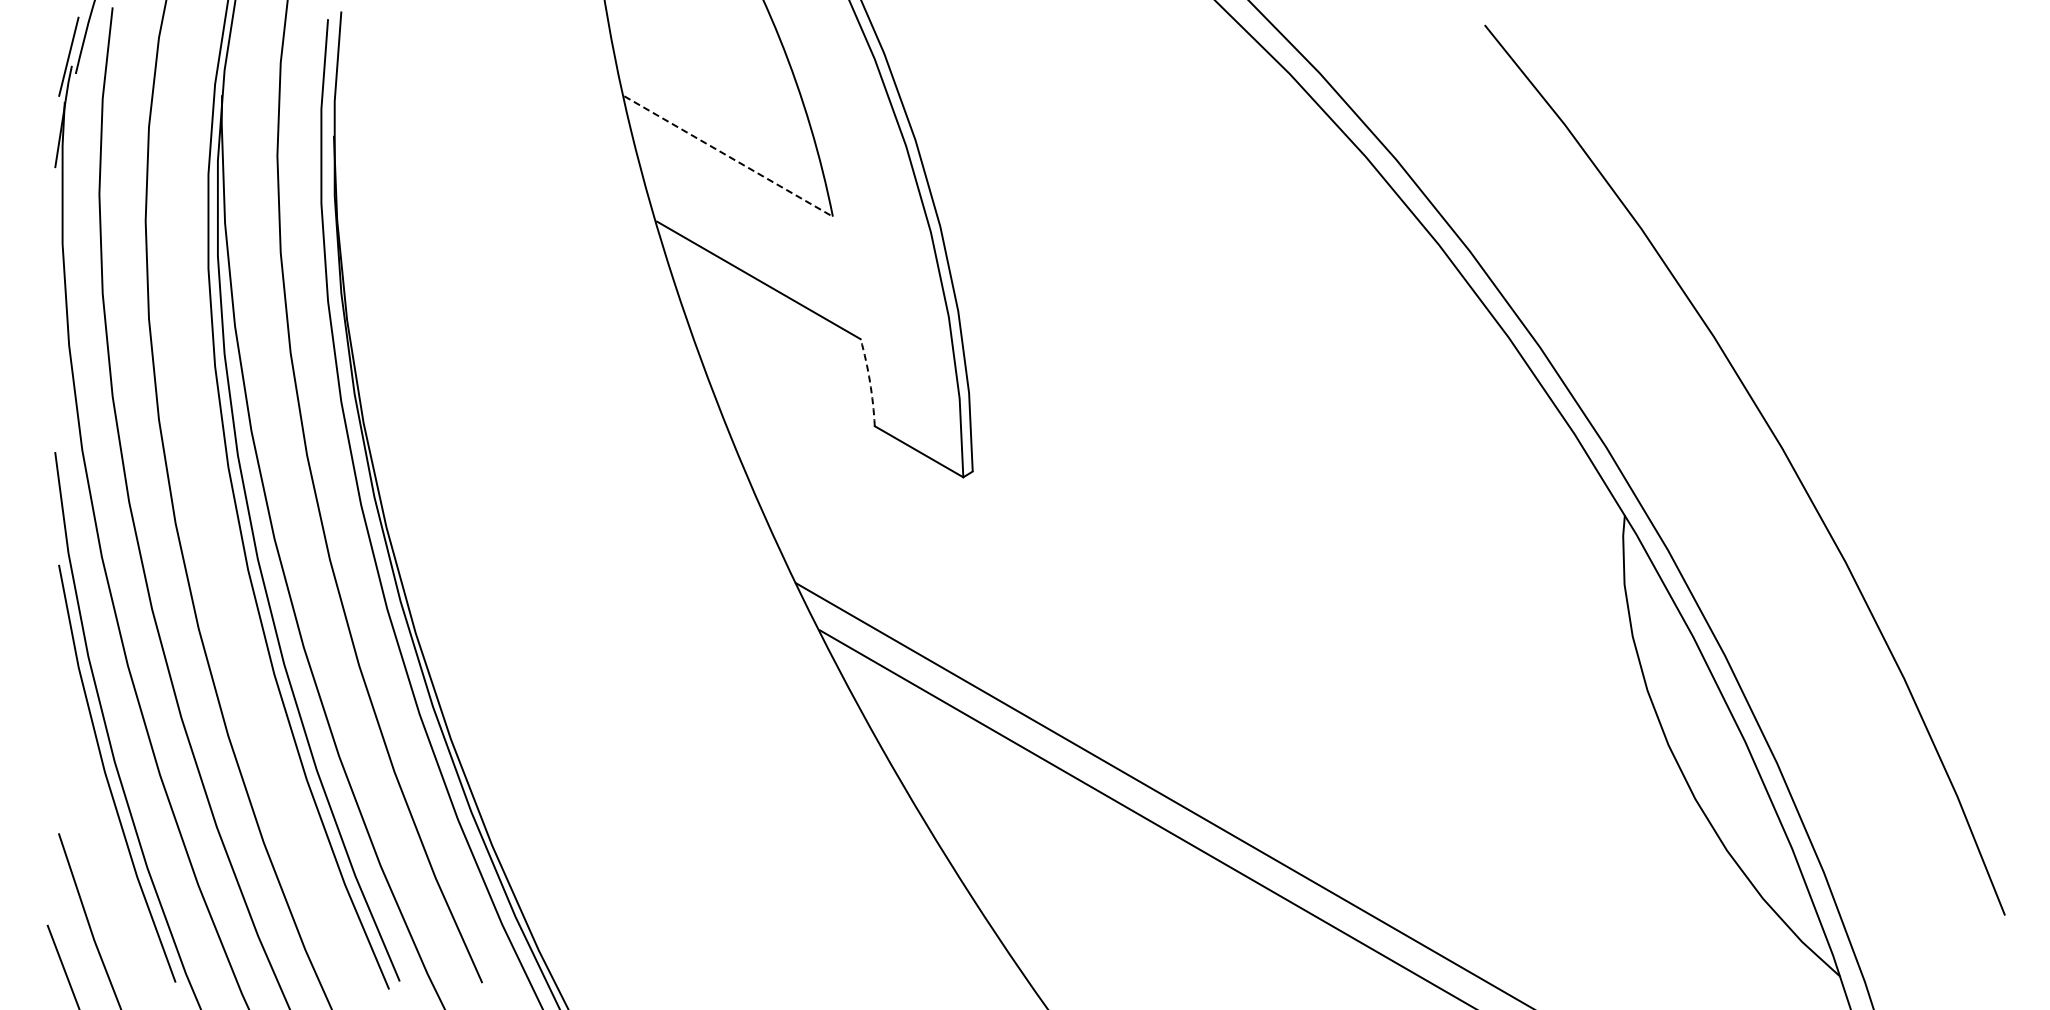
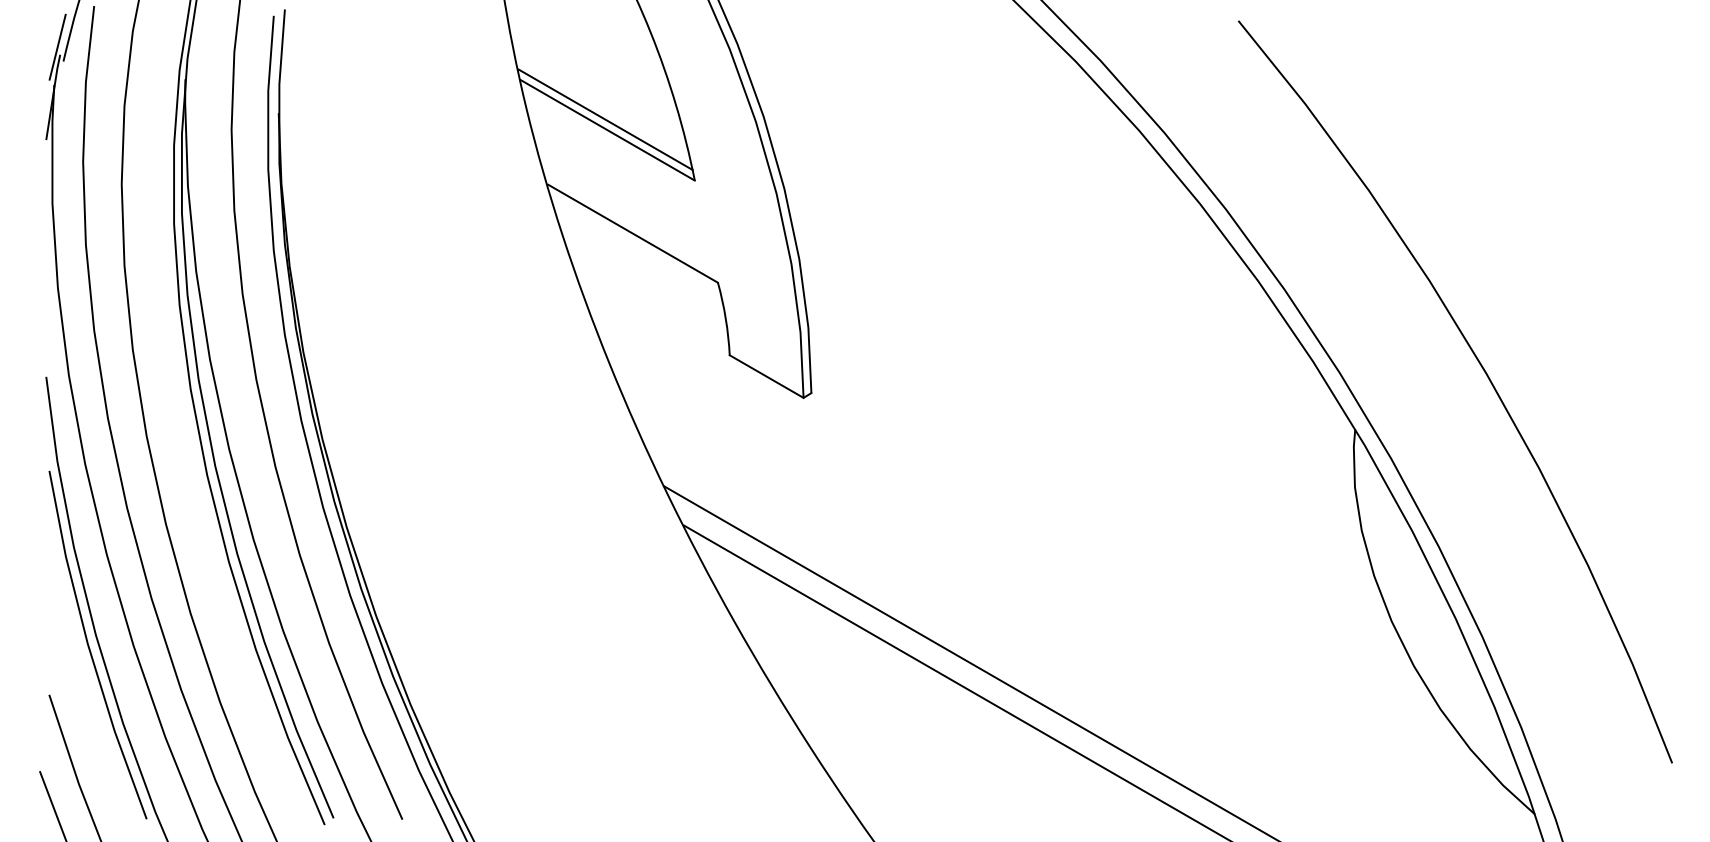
line: (725, 143) -> (605, 119), added
line: (729, 156) -> (608, 130), dashed -> solid
arc: (870, 382) -> (726, 318), dashed -> solid

